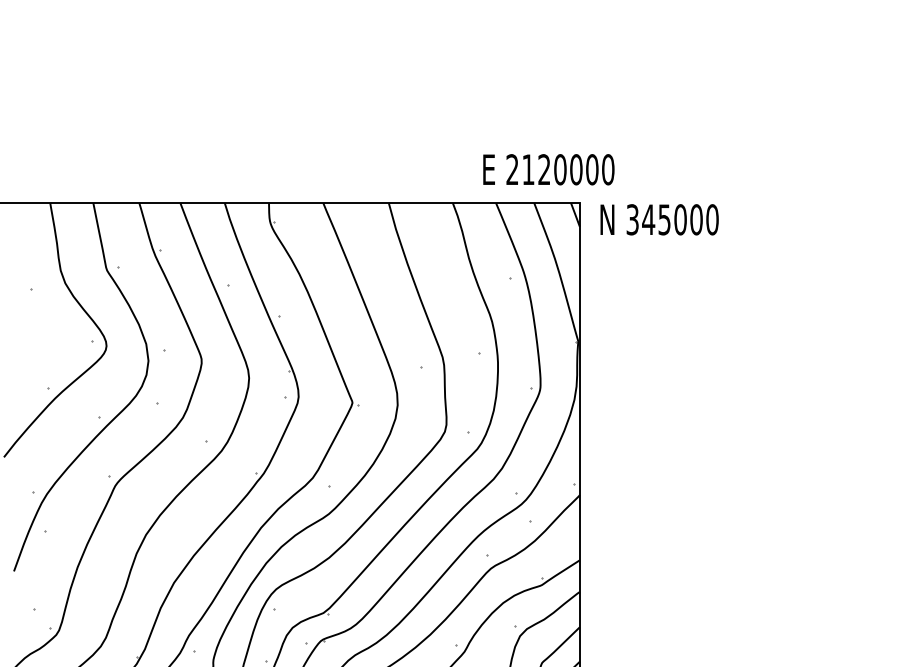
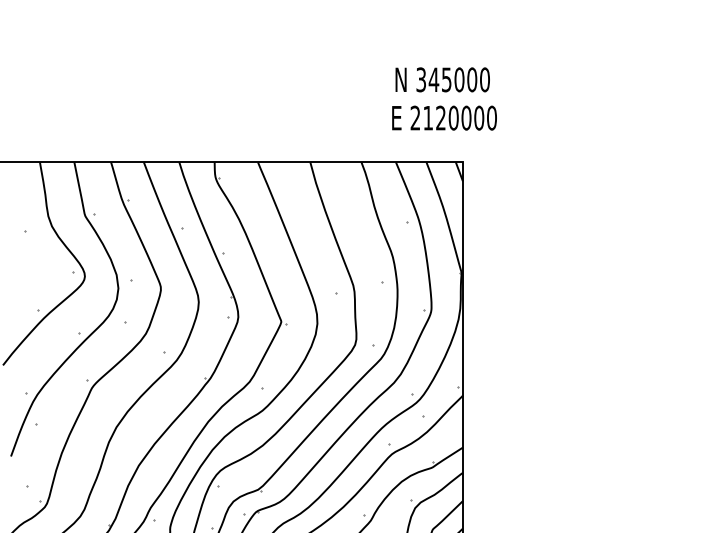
text: (548, 169) -> (444, 117), moved
text: (659, 219) -> (442, 79), moved

